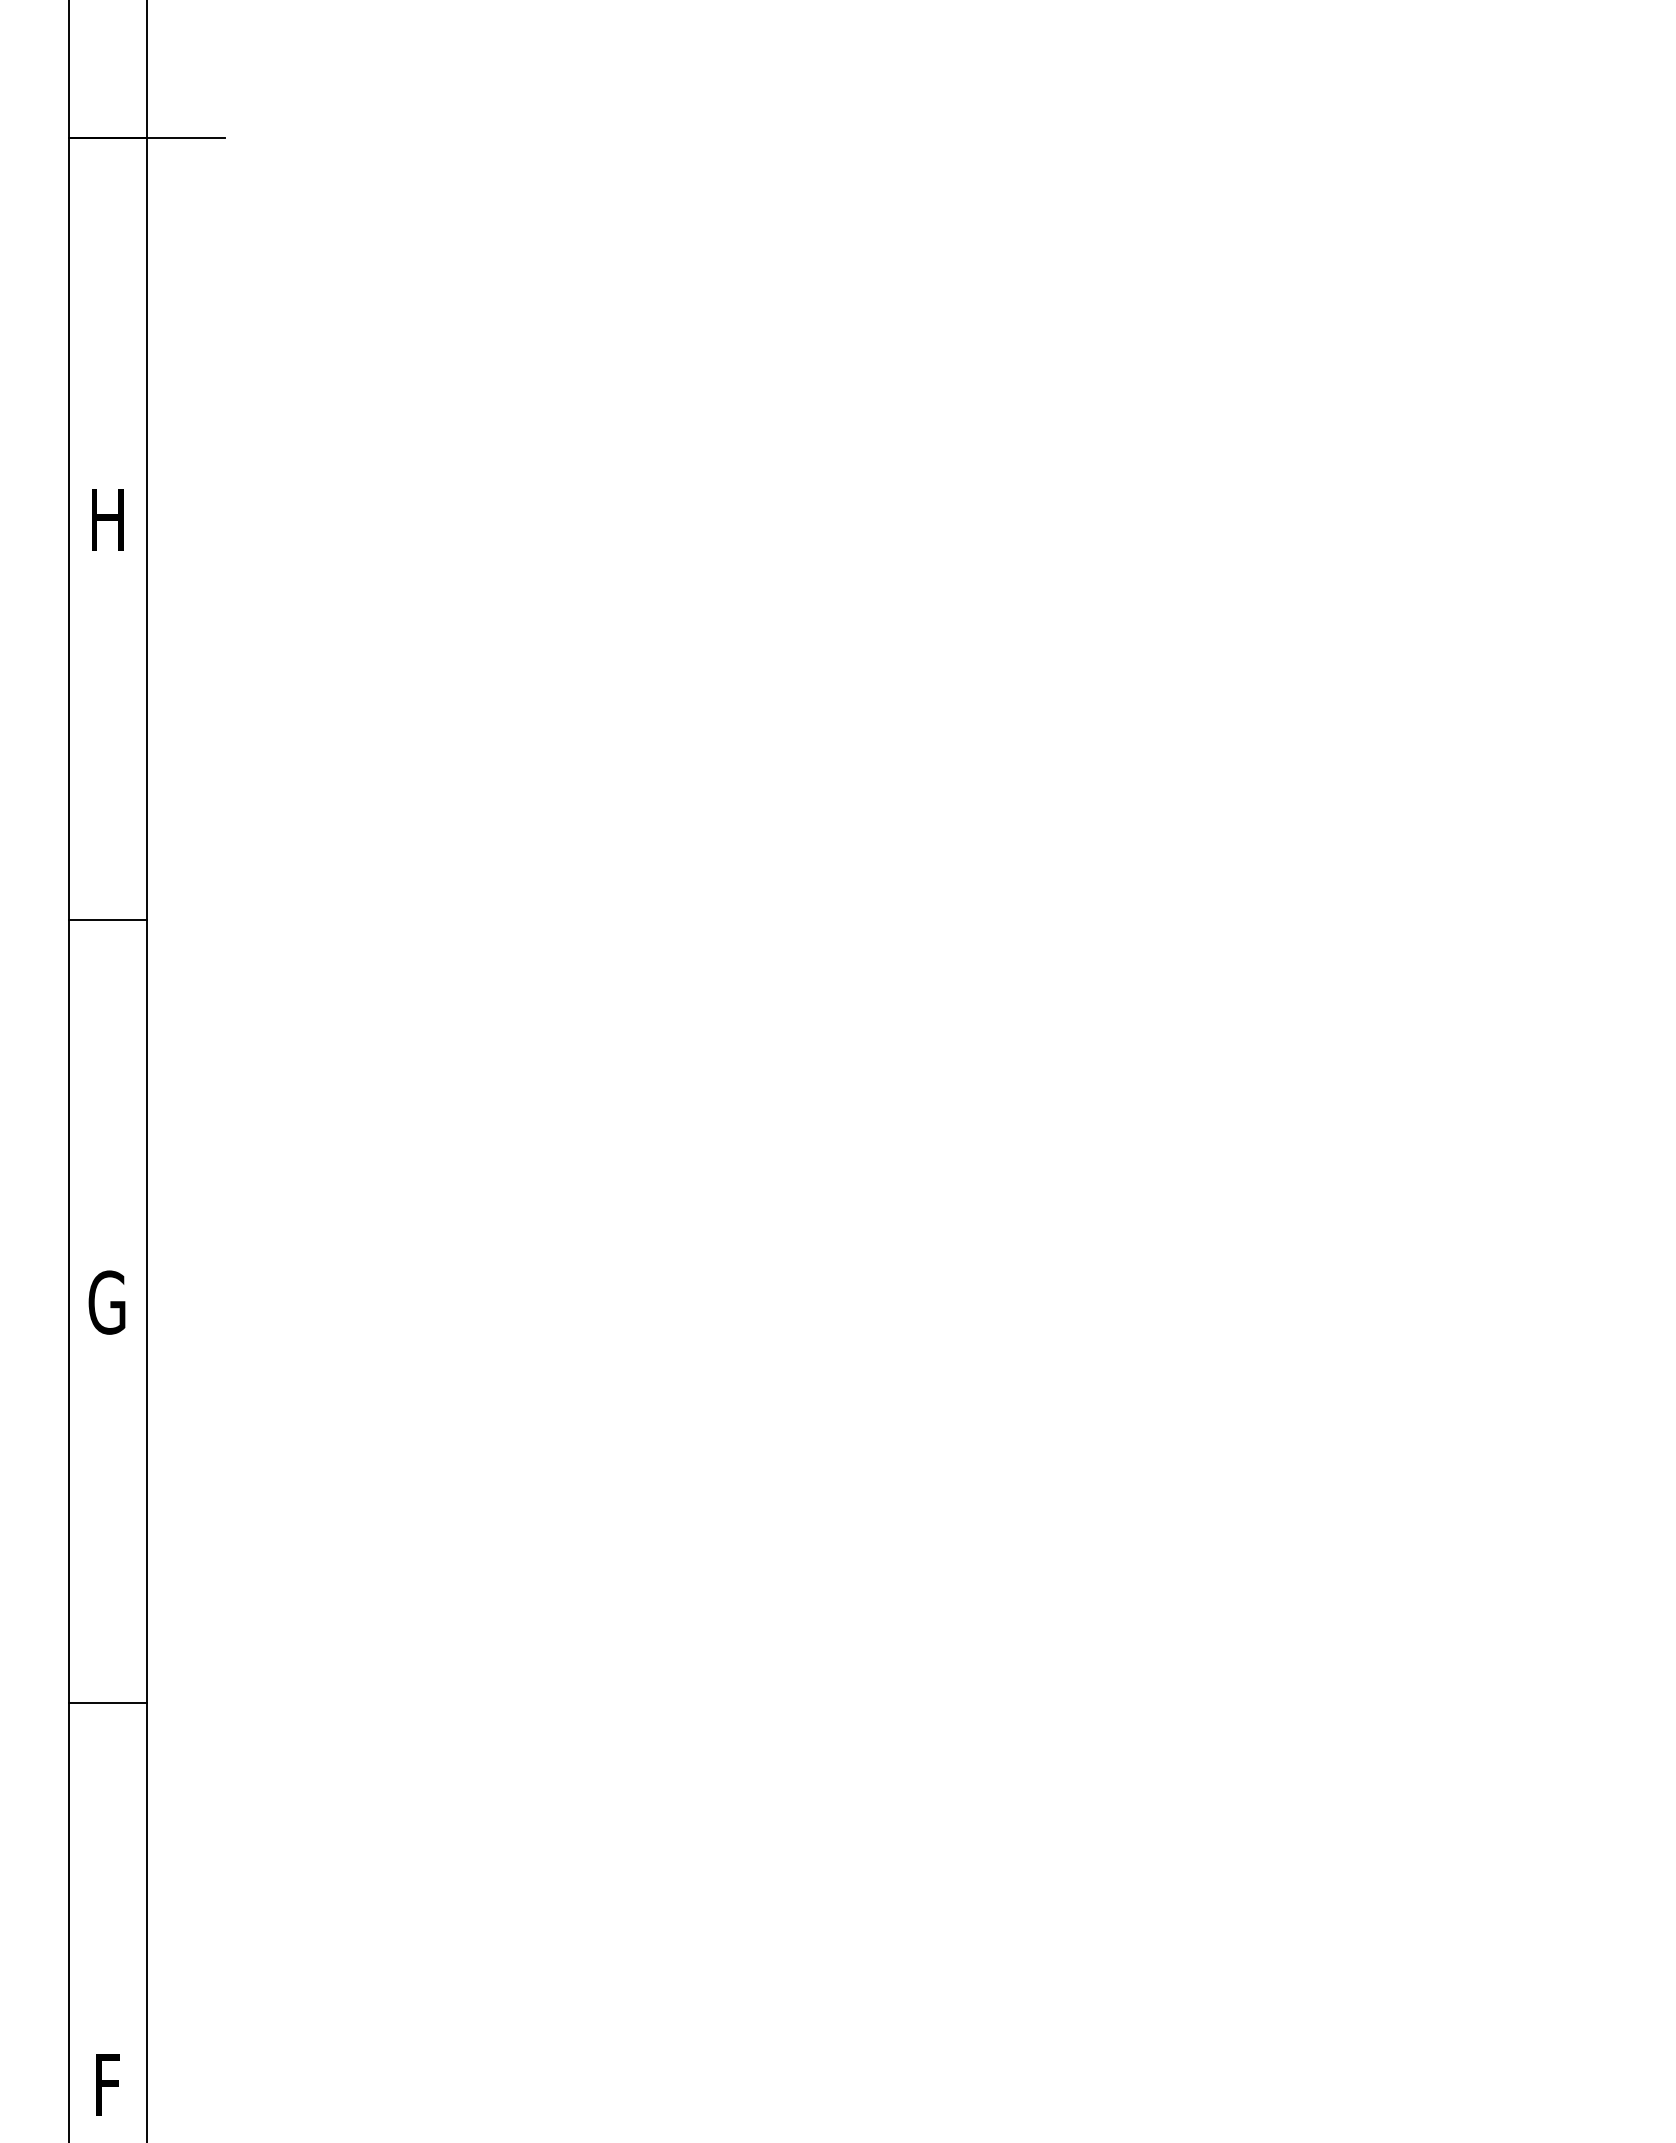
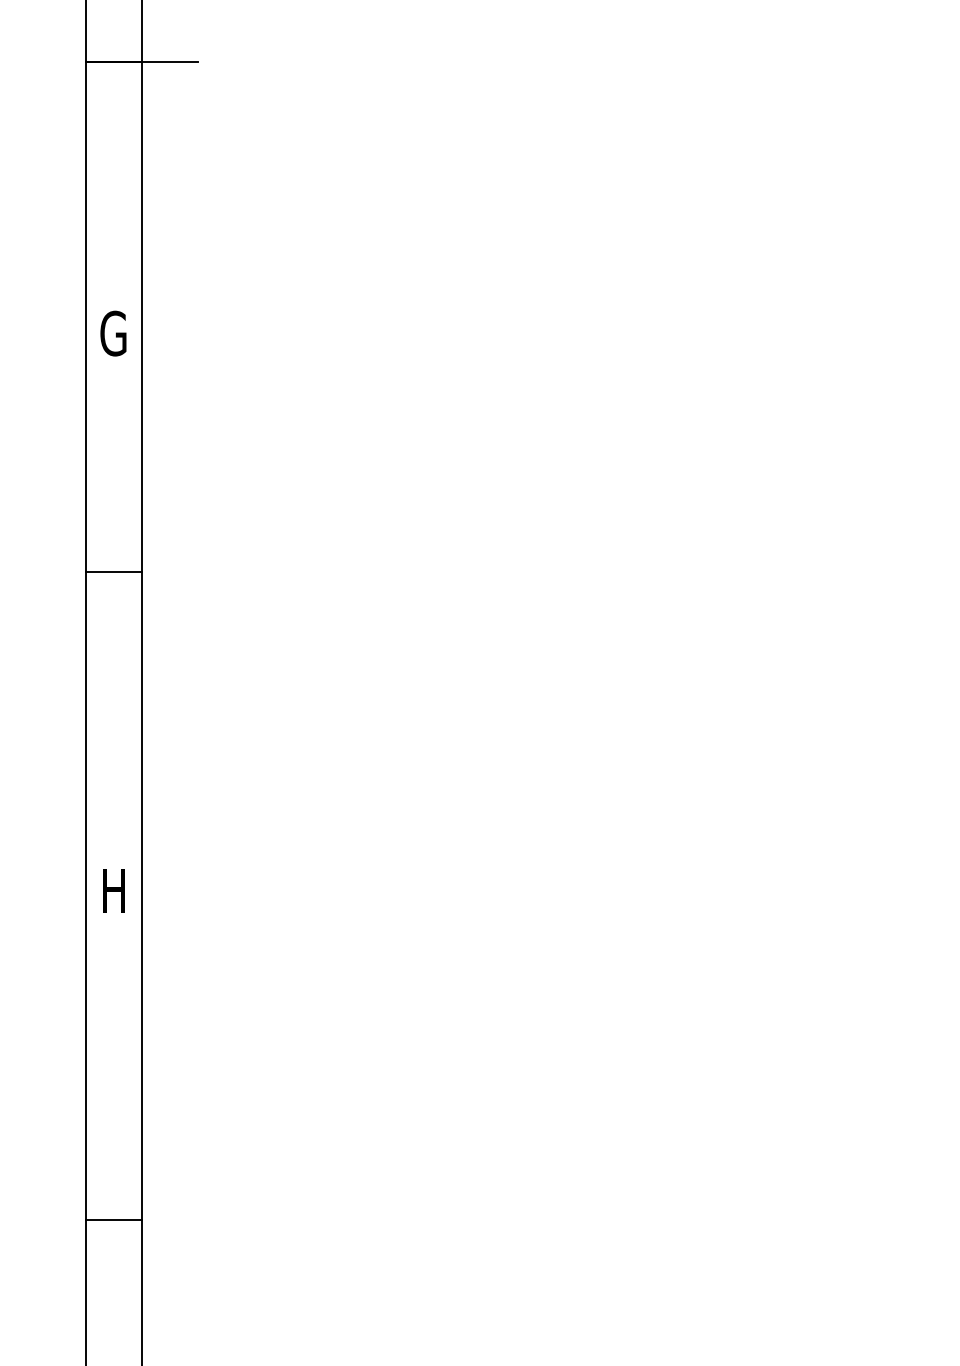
text: (106, 519) -> (113, 333), H -> G
line: (107, 920) -> (113, 572), moved
text: (106, 1302) -> (113, 890), G -> H
line: (107, 1702) -> (113, 1220), moved

